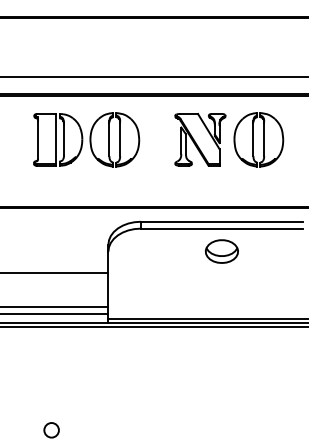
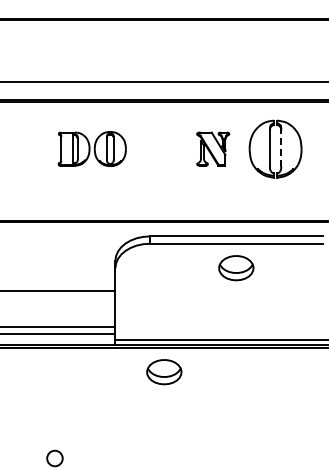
part: (86, 139) -> (92, 148), size x0.6
part: (199, 139) -> (212, 148), size x0.6
line: (264, 139) -> (281, 148), solid -> dashed
part: (154, 349) -> (164, 372), added

